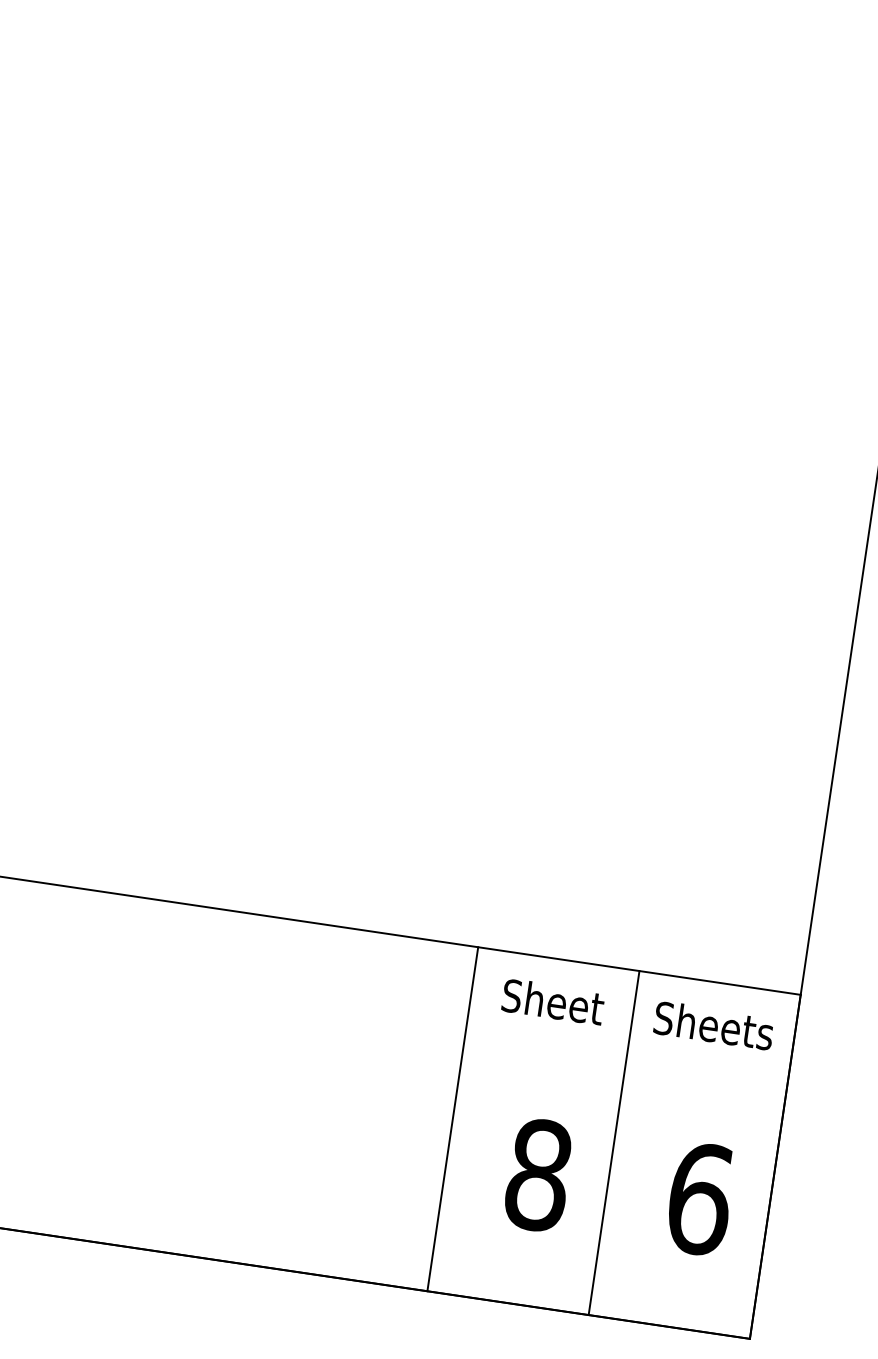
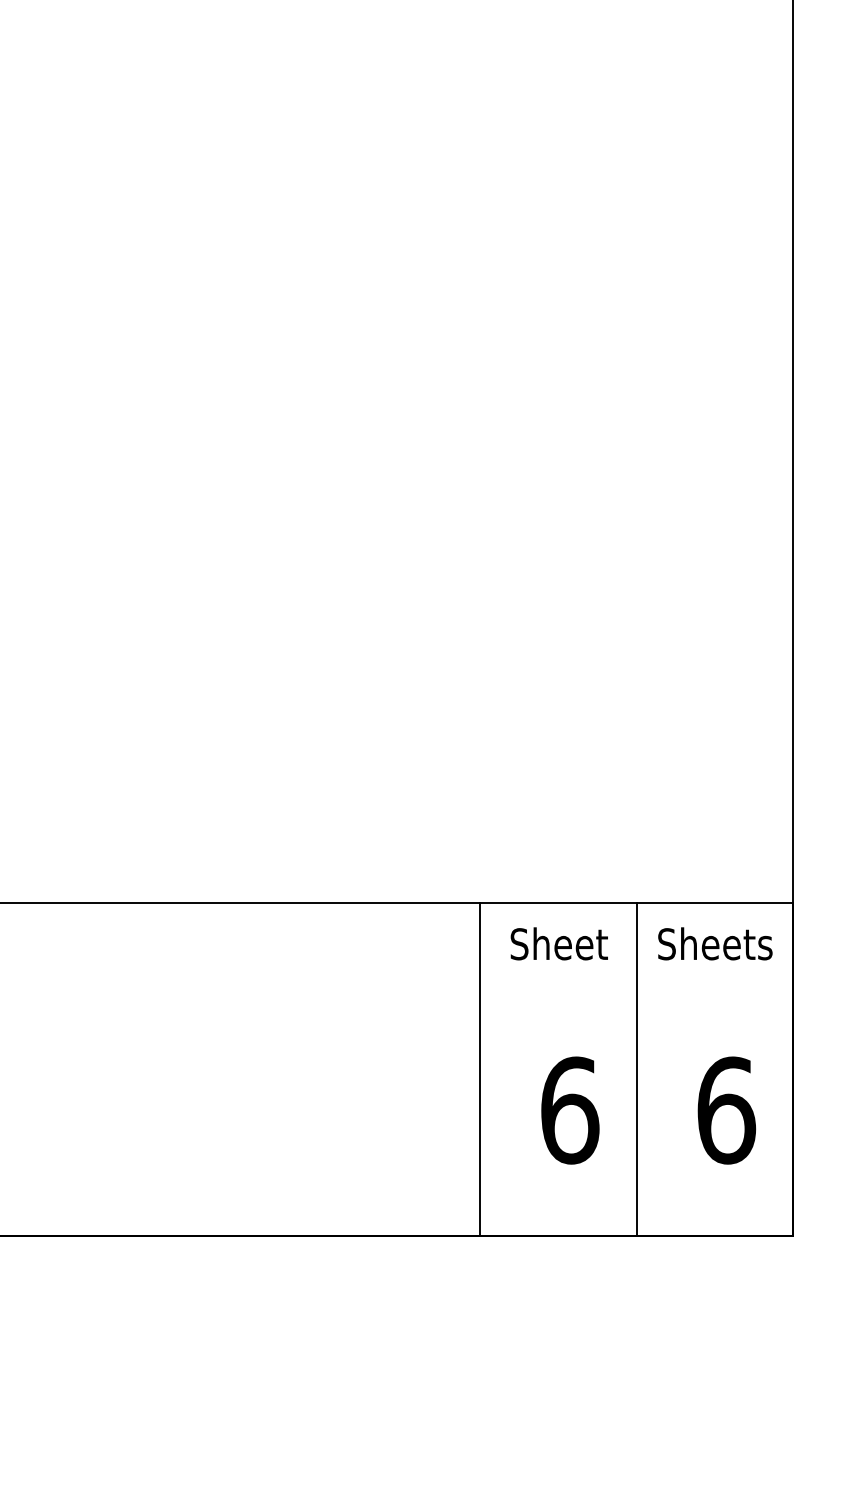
text: (539, 1175) -> (570, 1110), 8 -> 6

